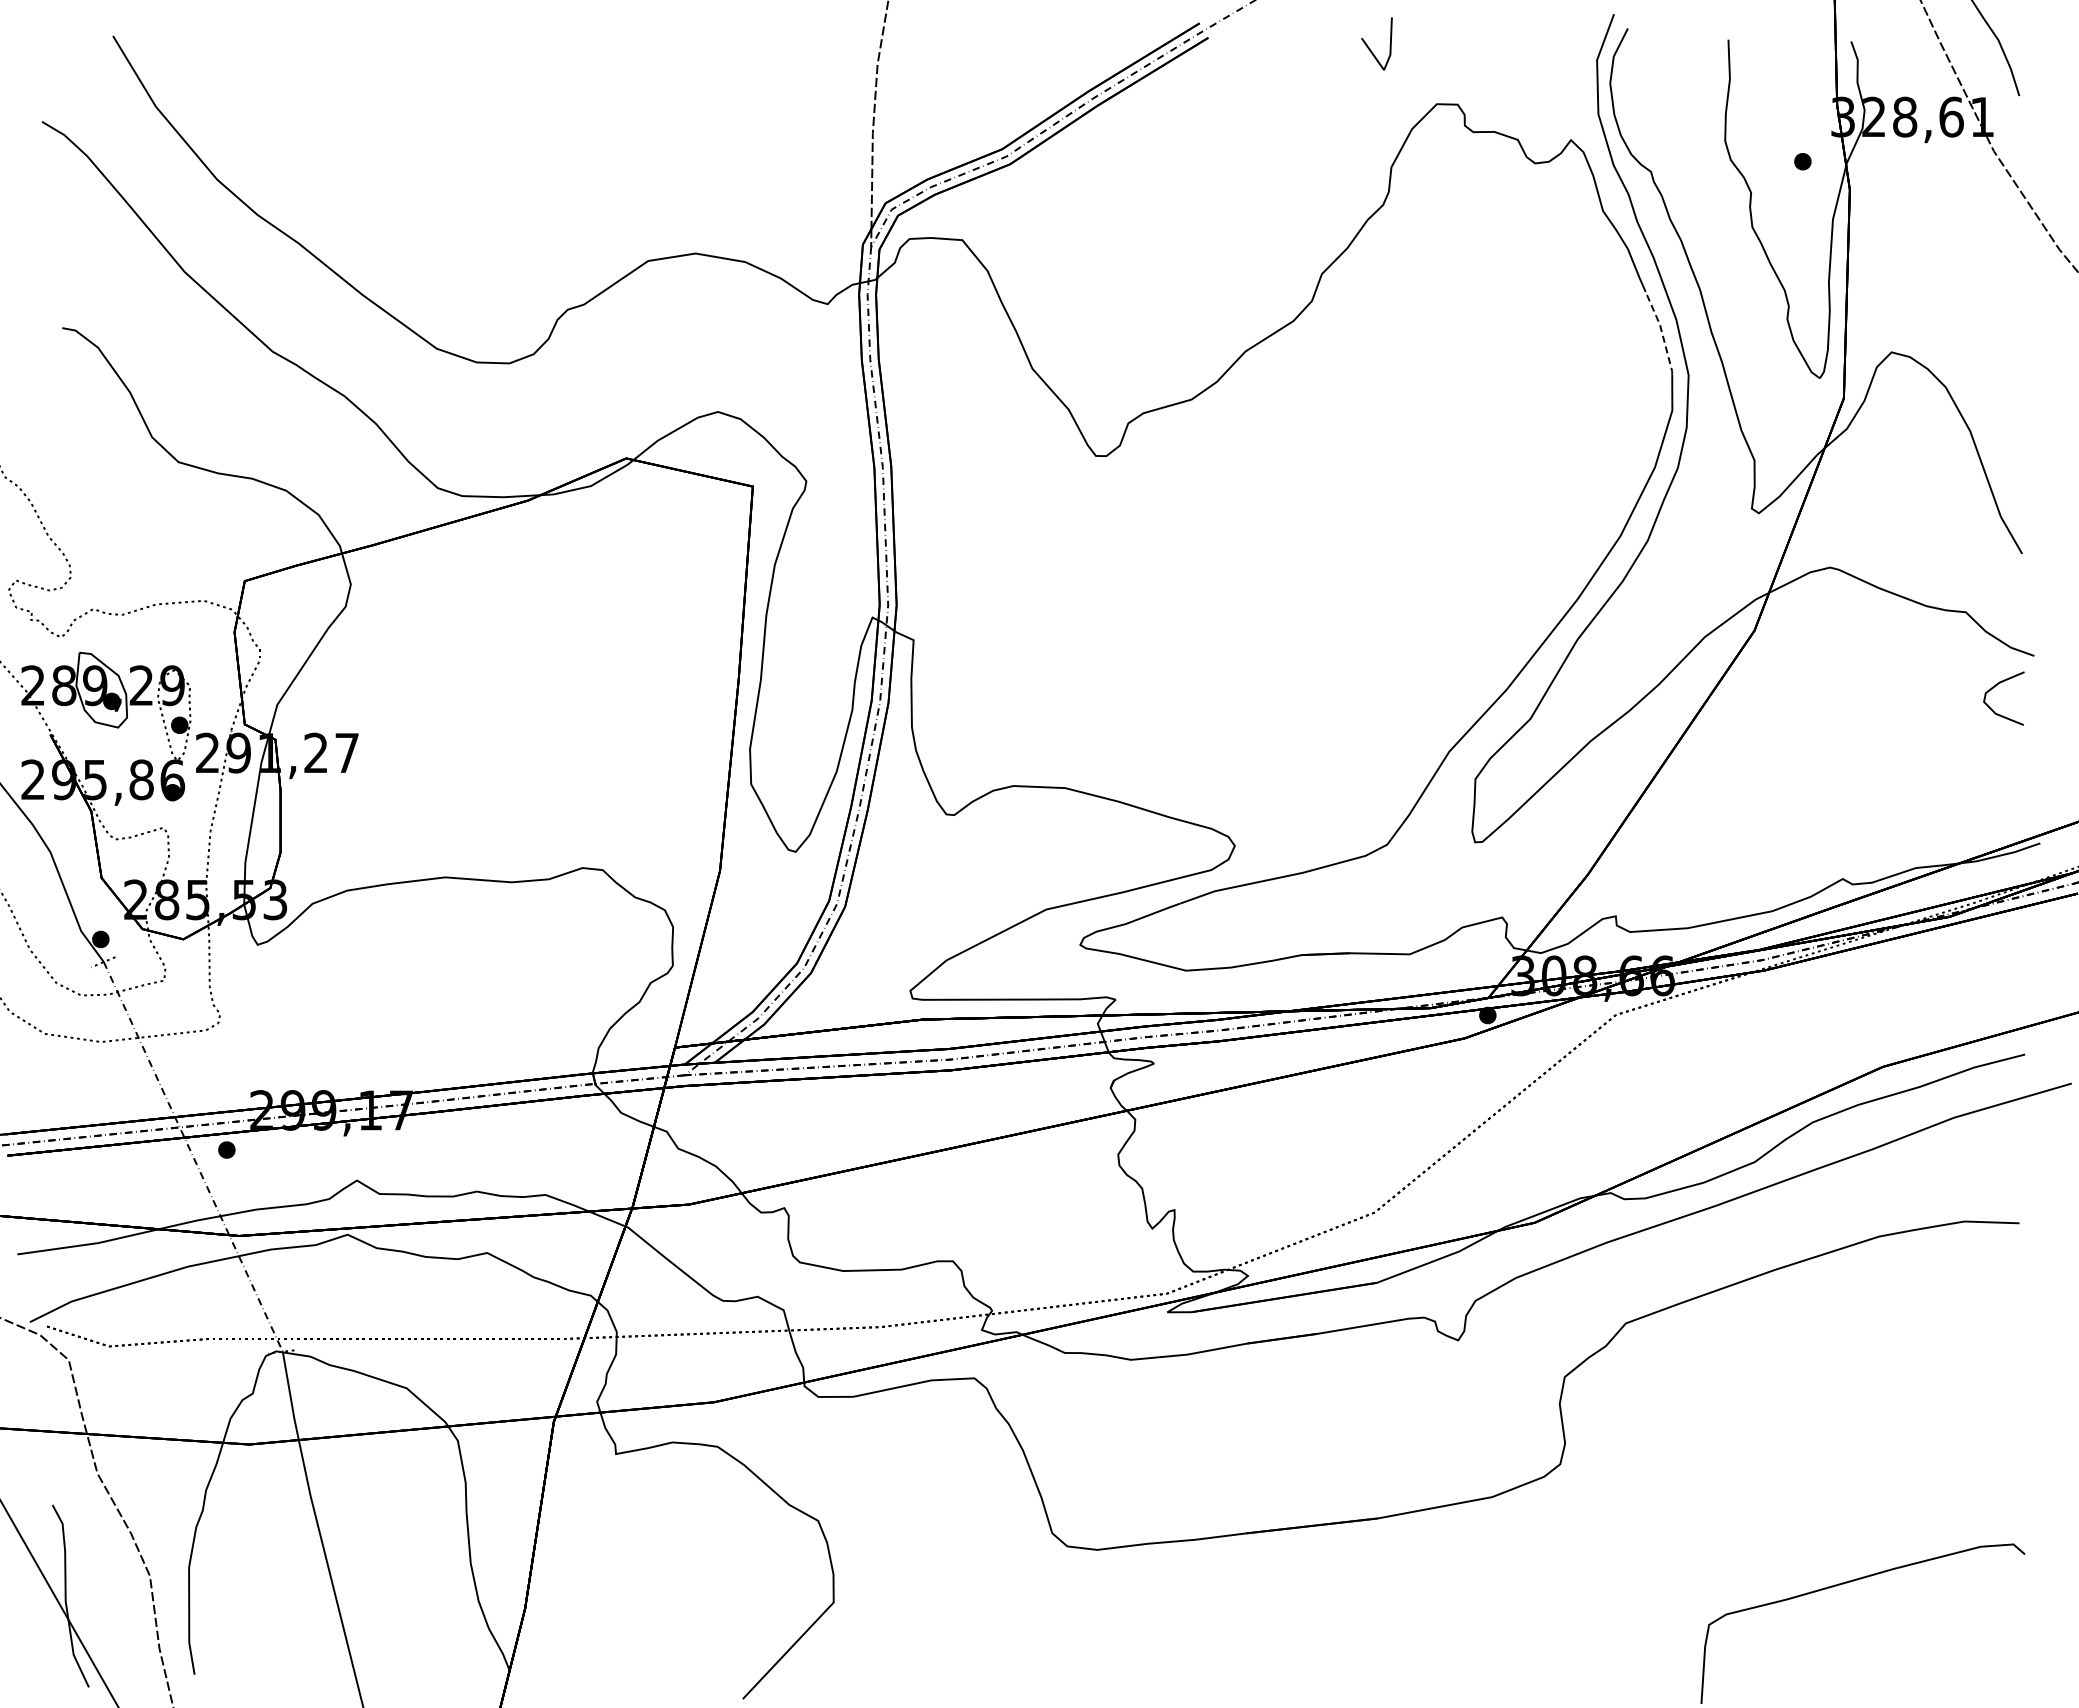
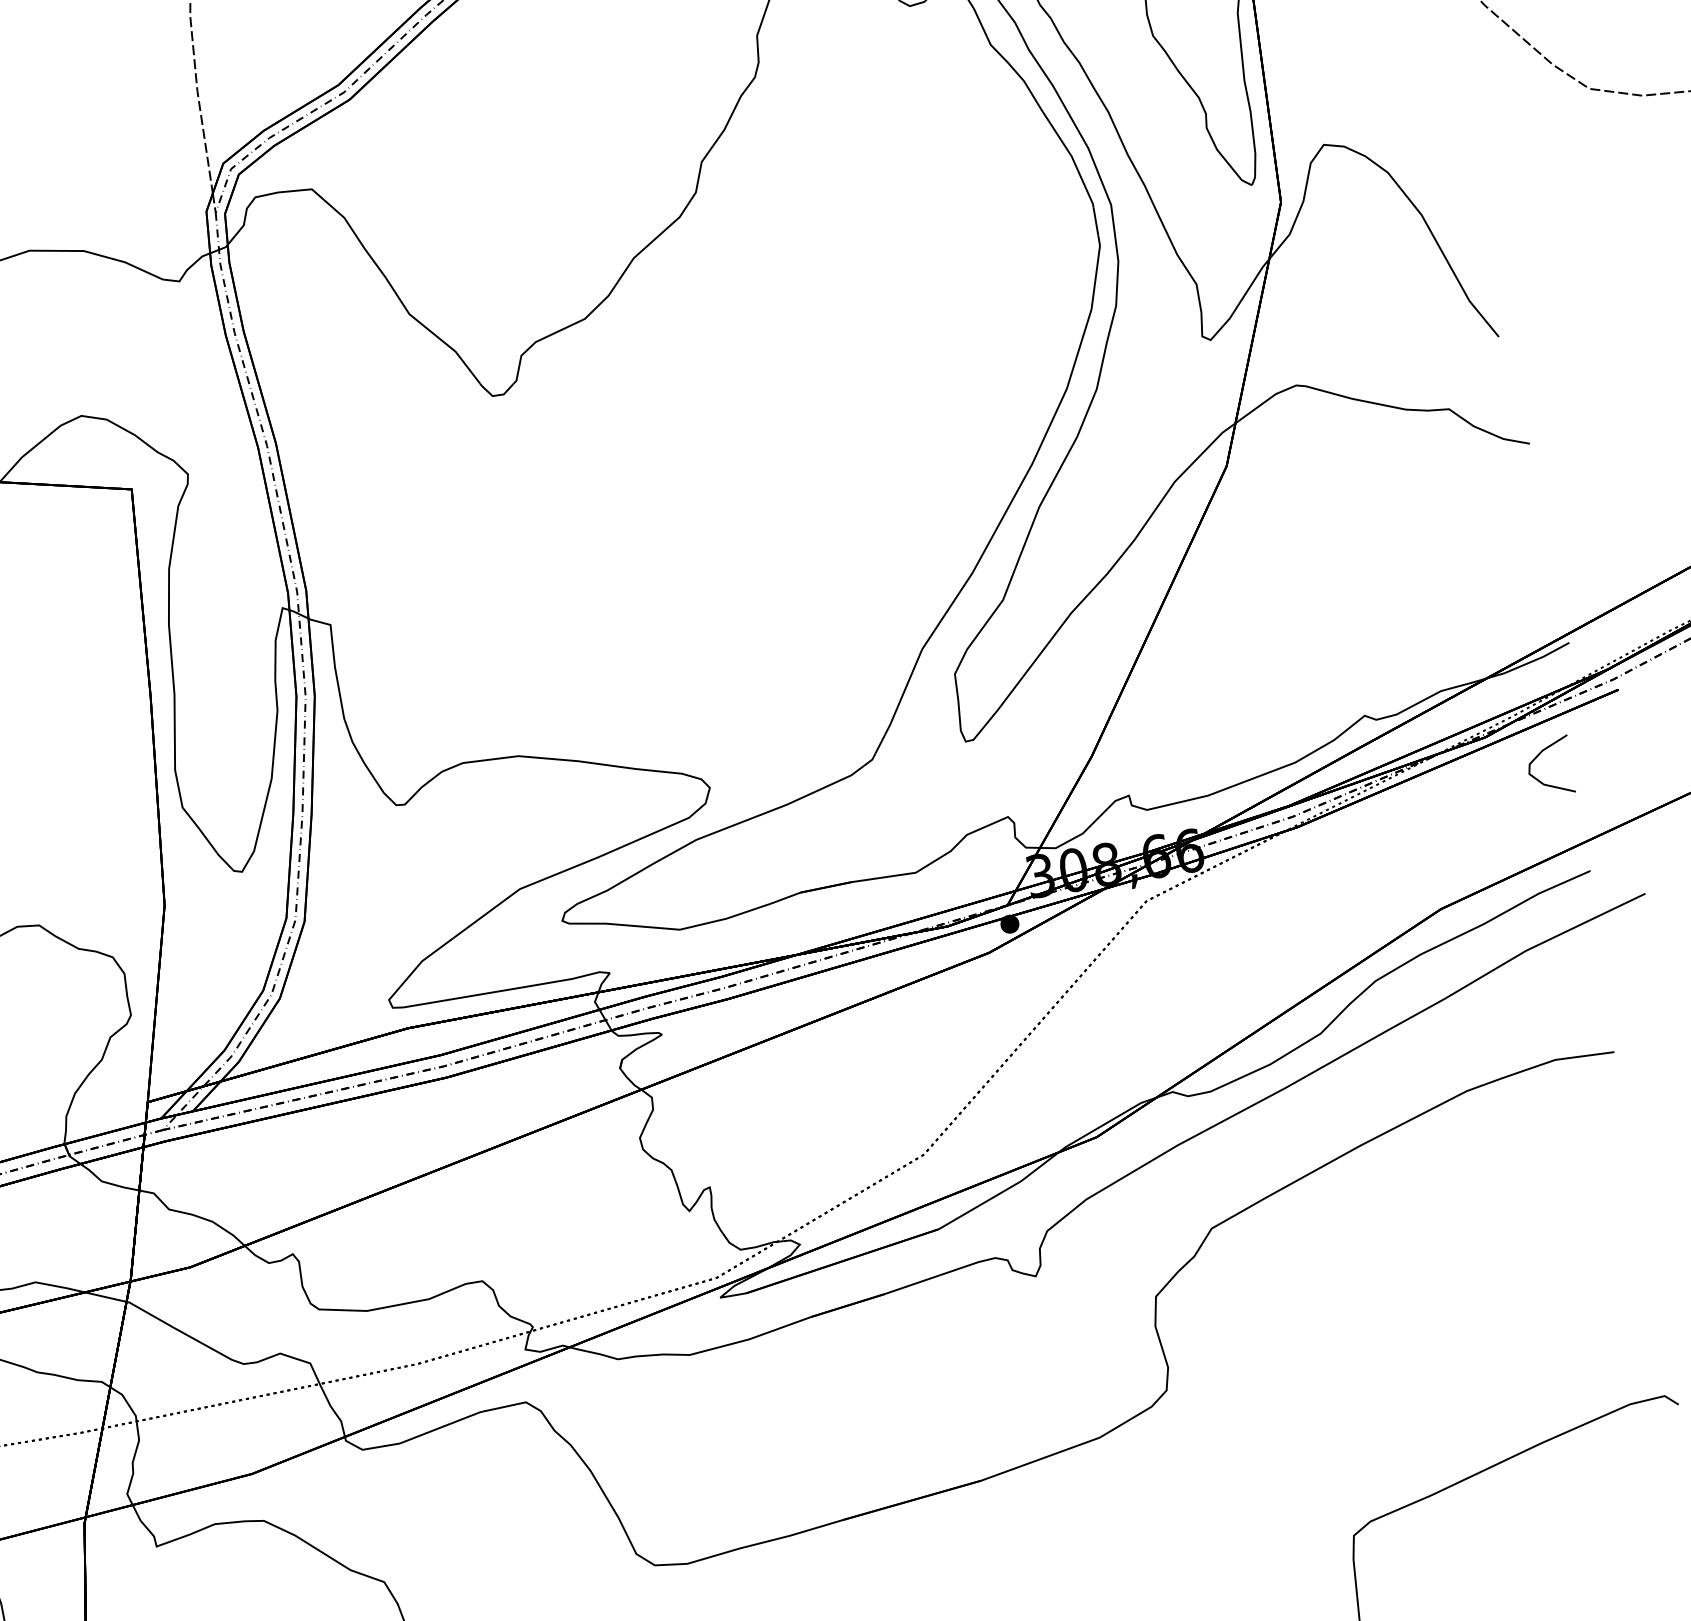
line: (1662, 332) -> (1075, 164), dashed -> solid
curve: (1996, 686) -> (1539, 755), moved

